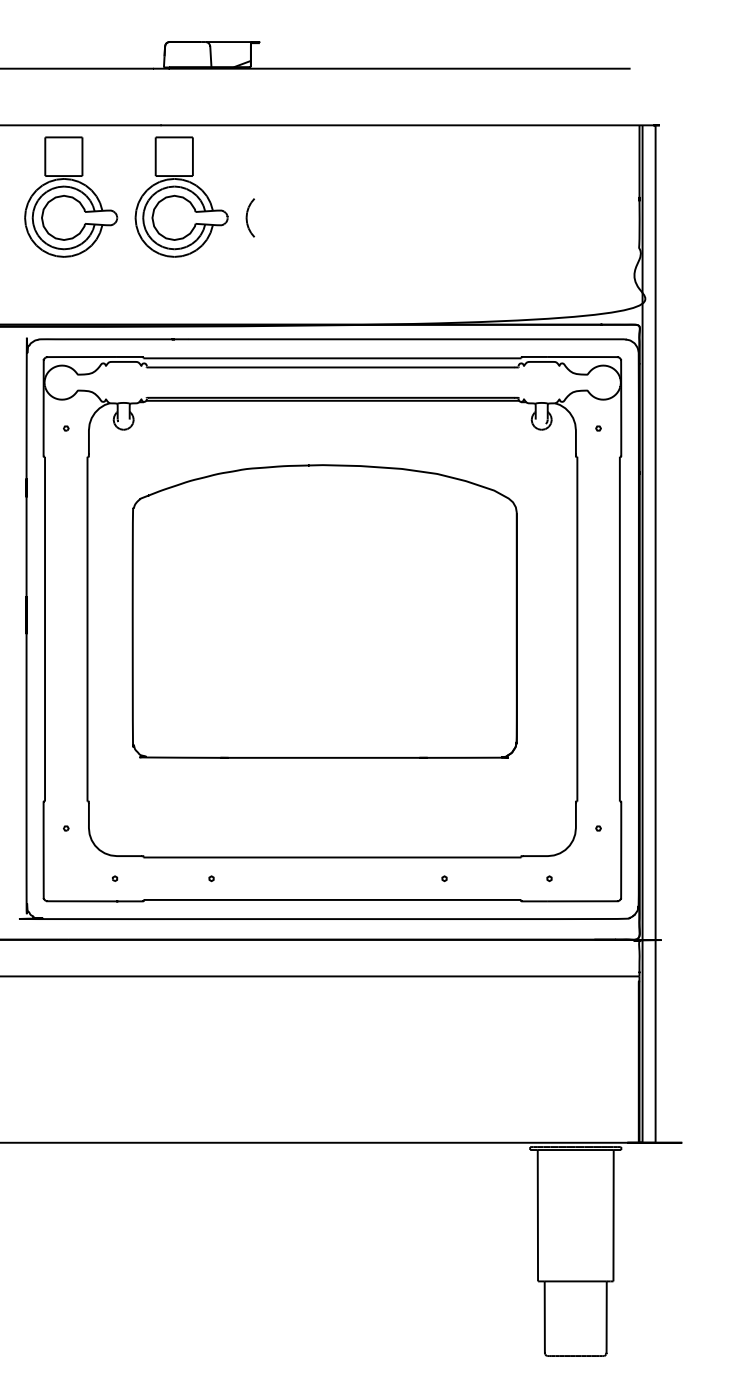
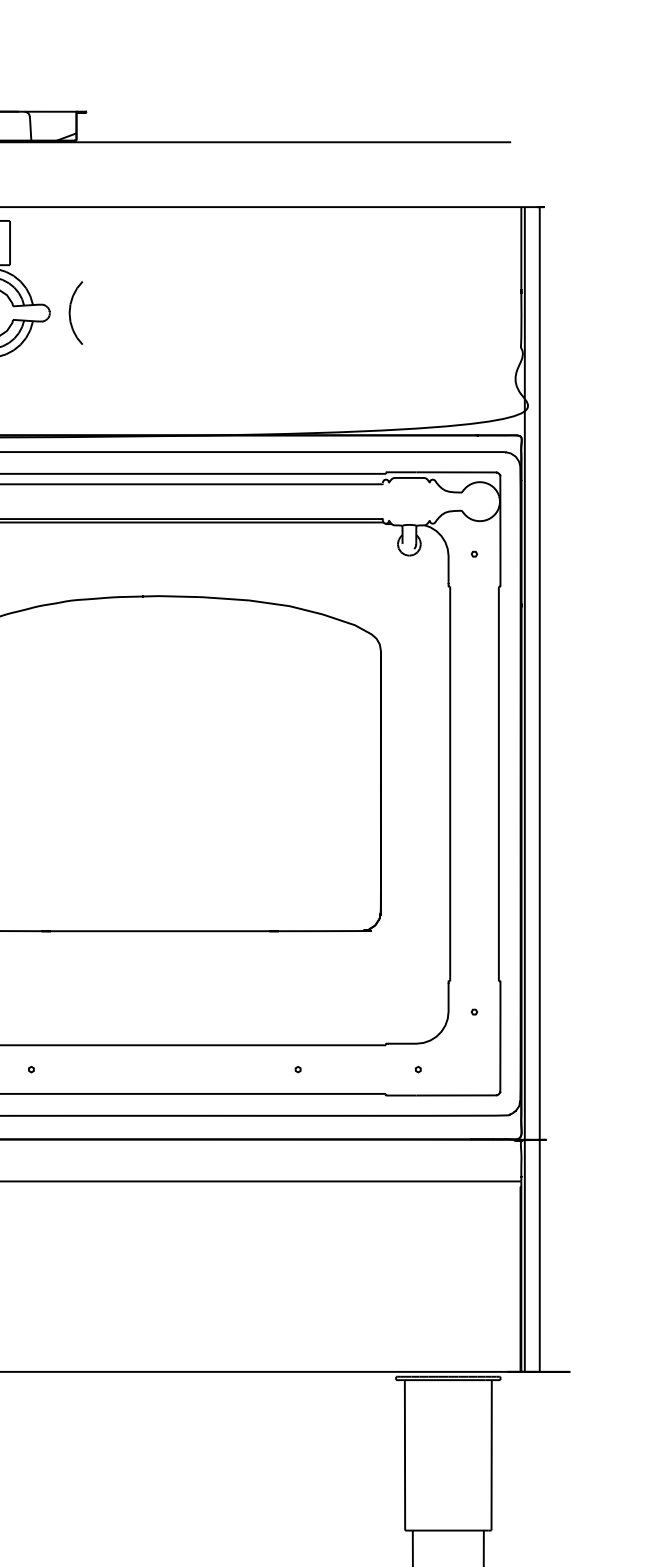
part: (250, 217) -> (76, 312), size x1.43

